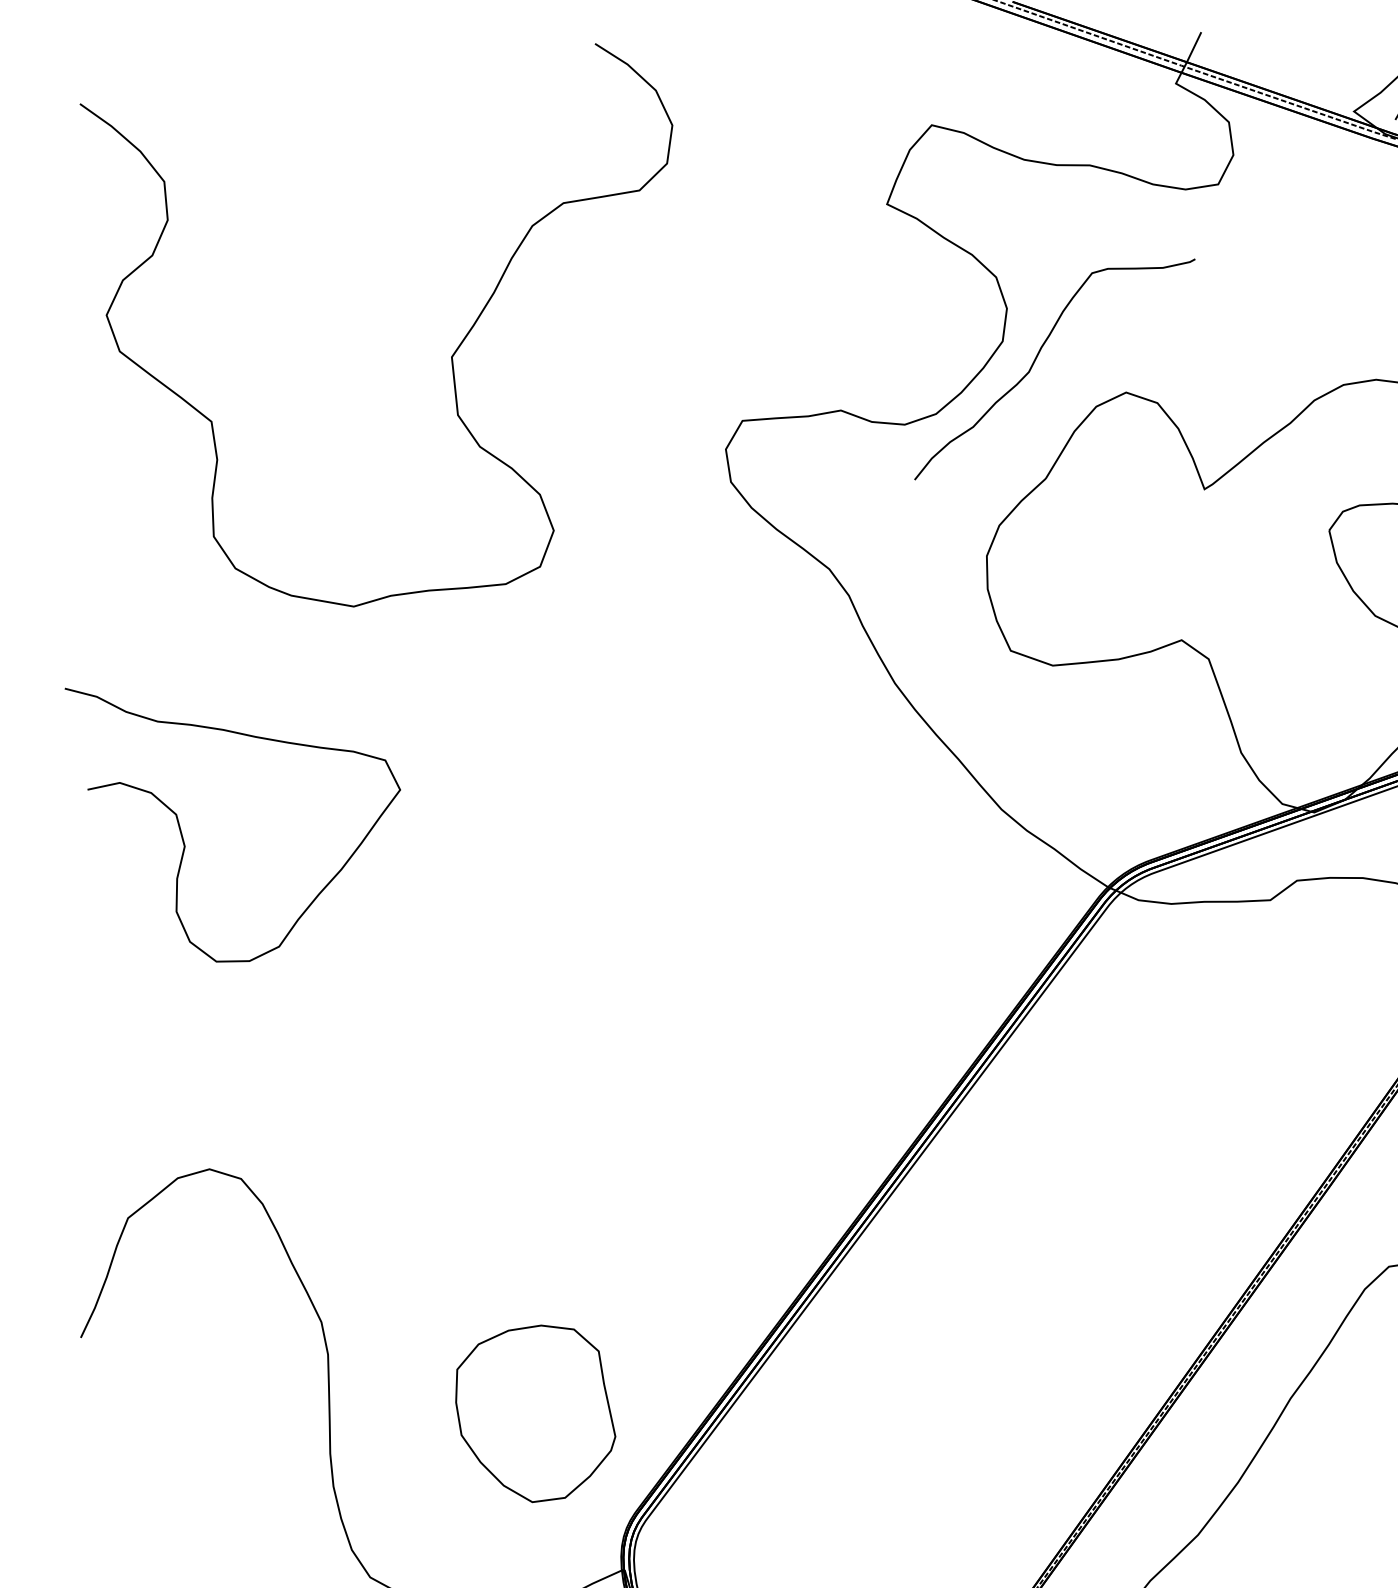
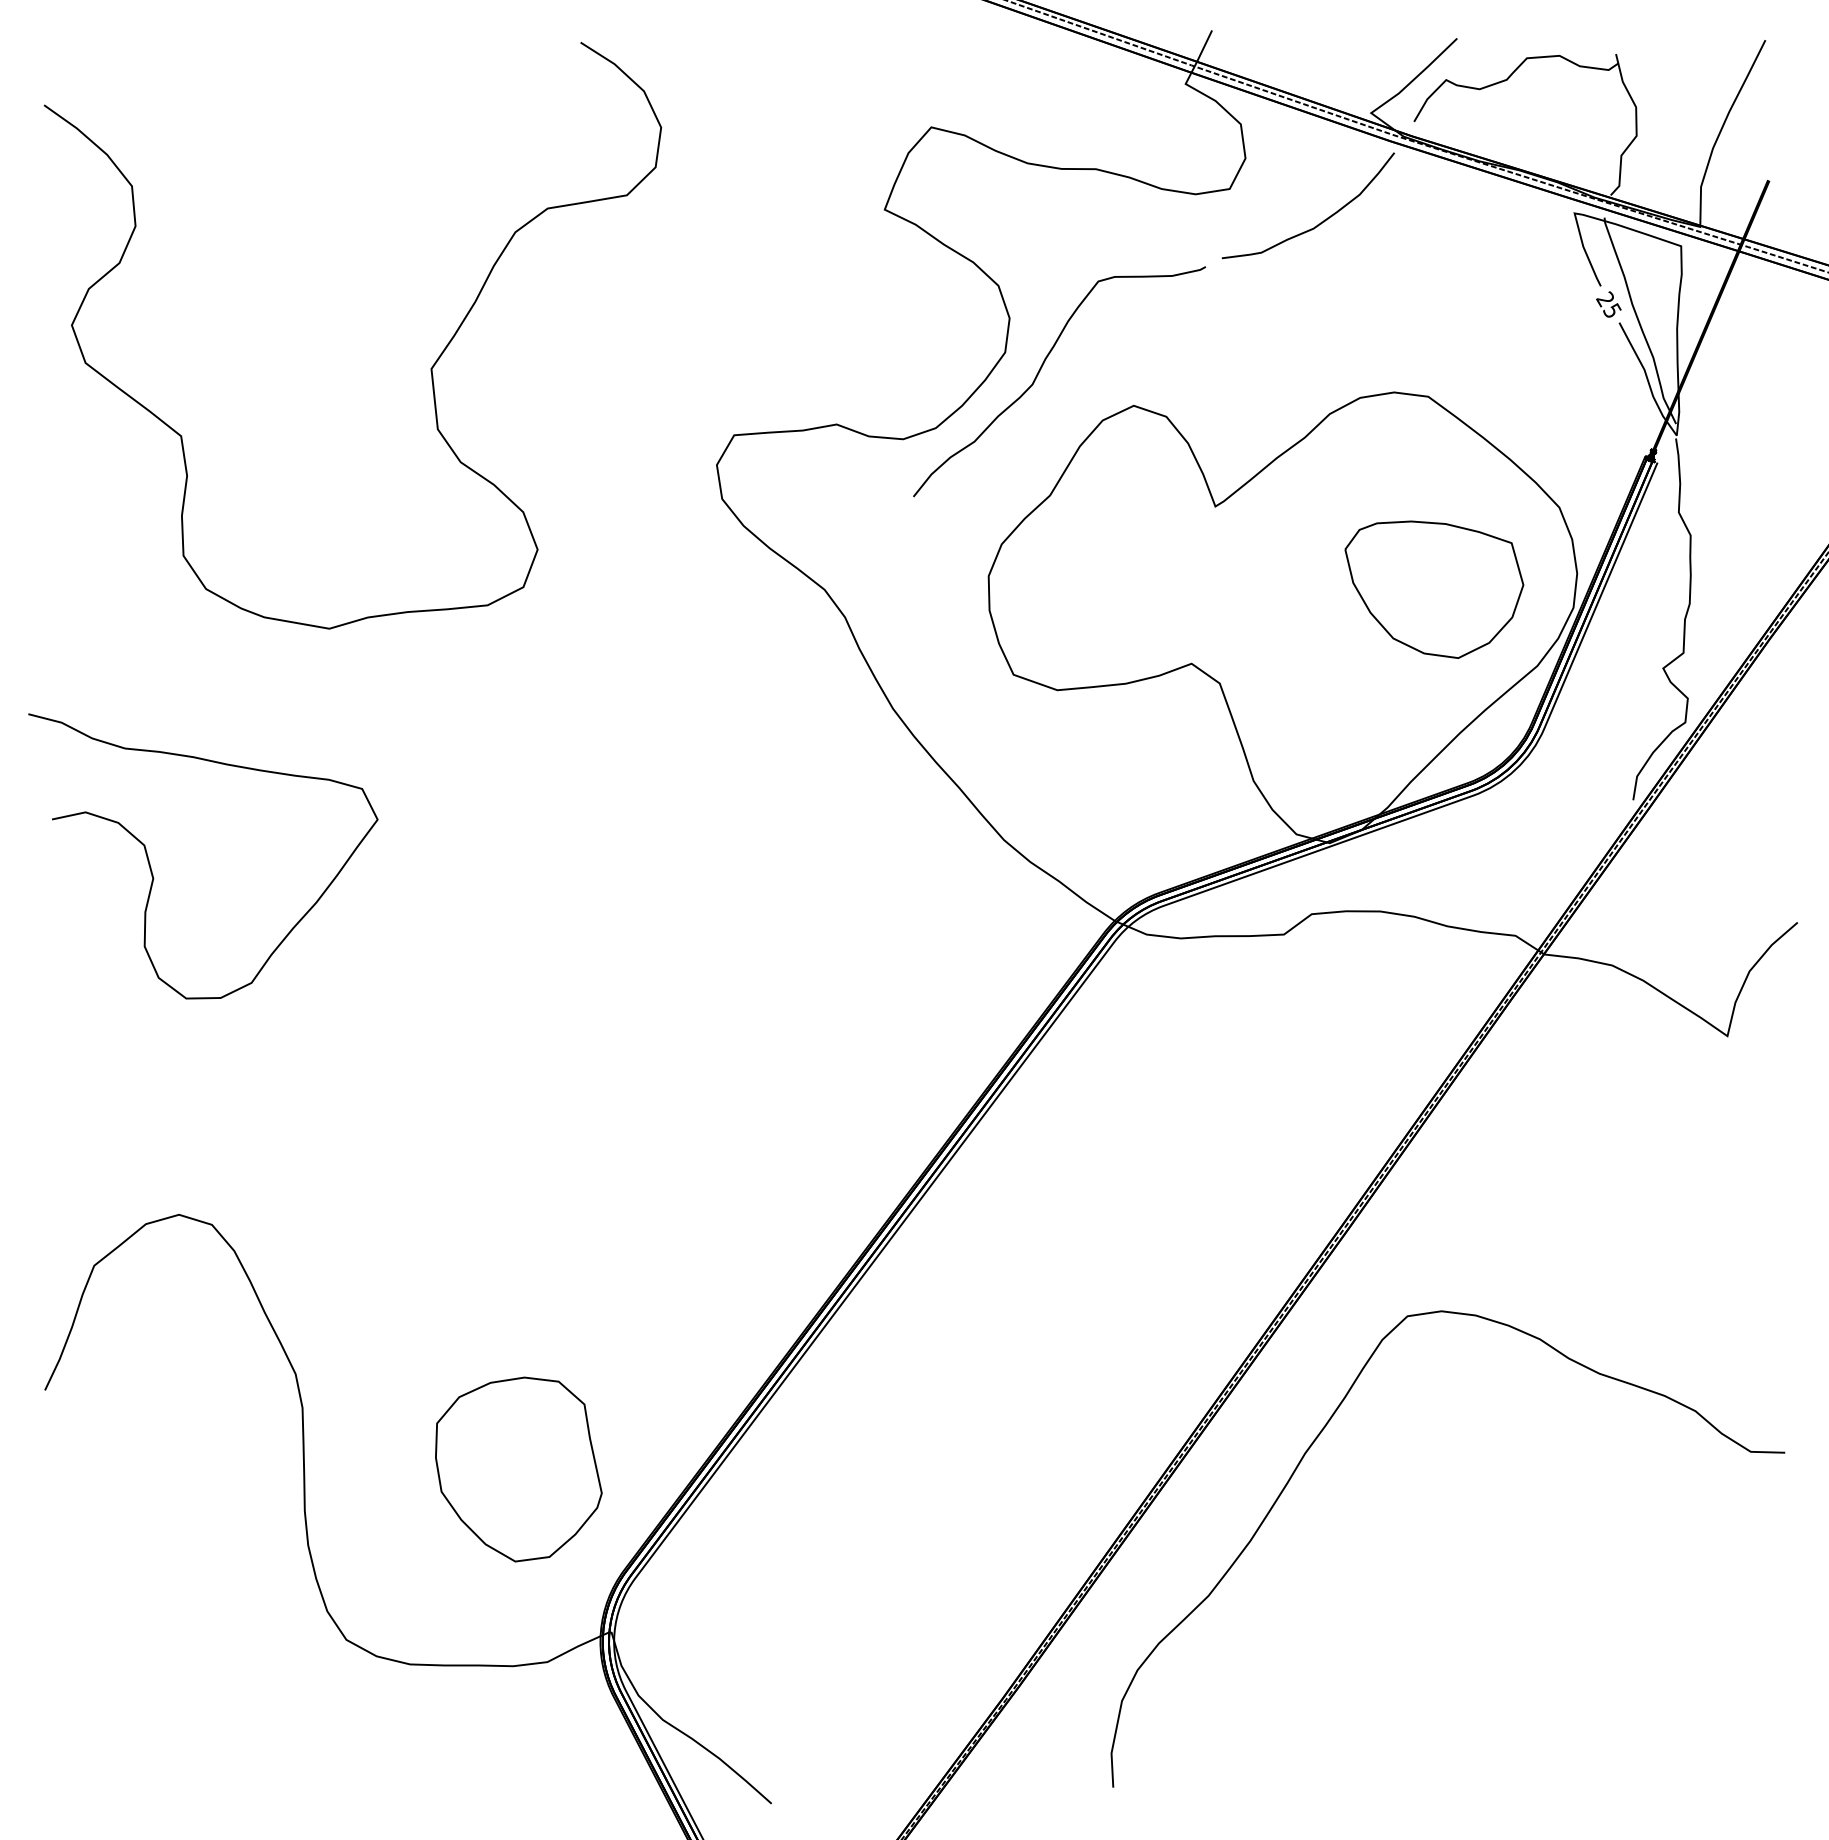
curve: (1306, 215) -> (1321, 221), added

